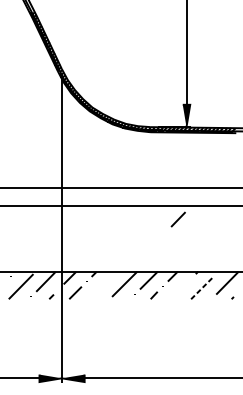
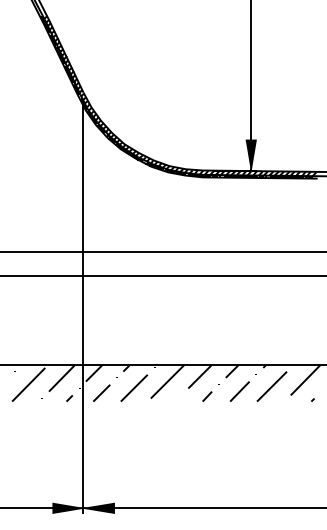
line: (178, 219) -> (239, 391), moved
line: (202, 287) -> (272, 386), dashed -> solid
line: (99, 288) -> (134, 387), added

